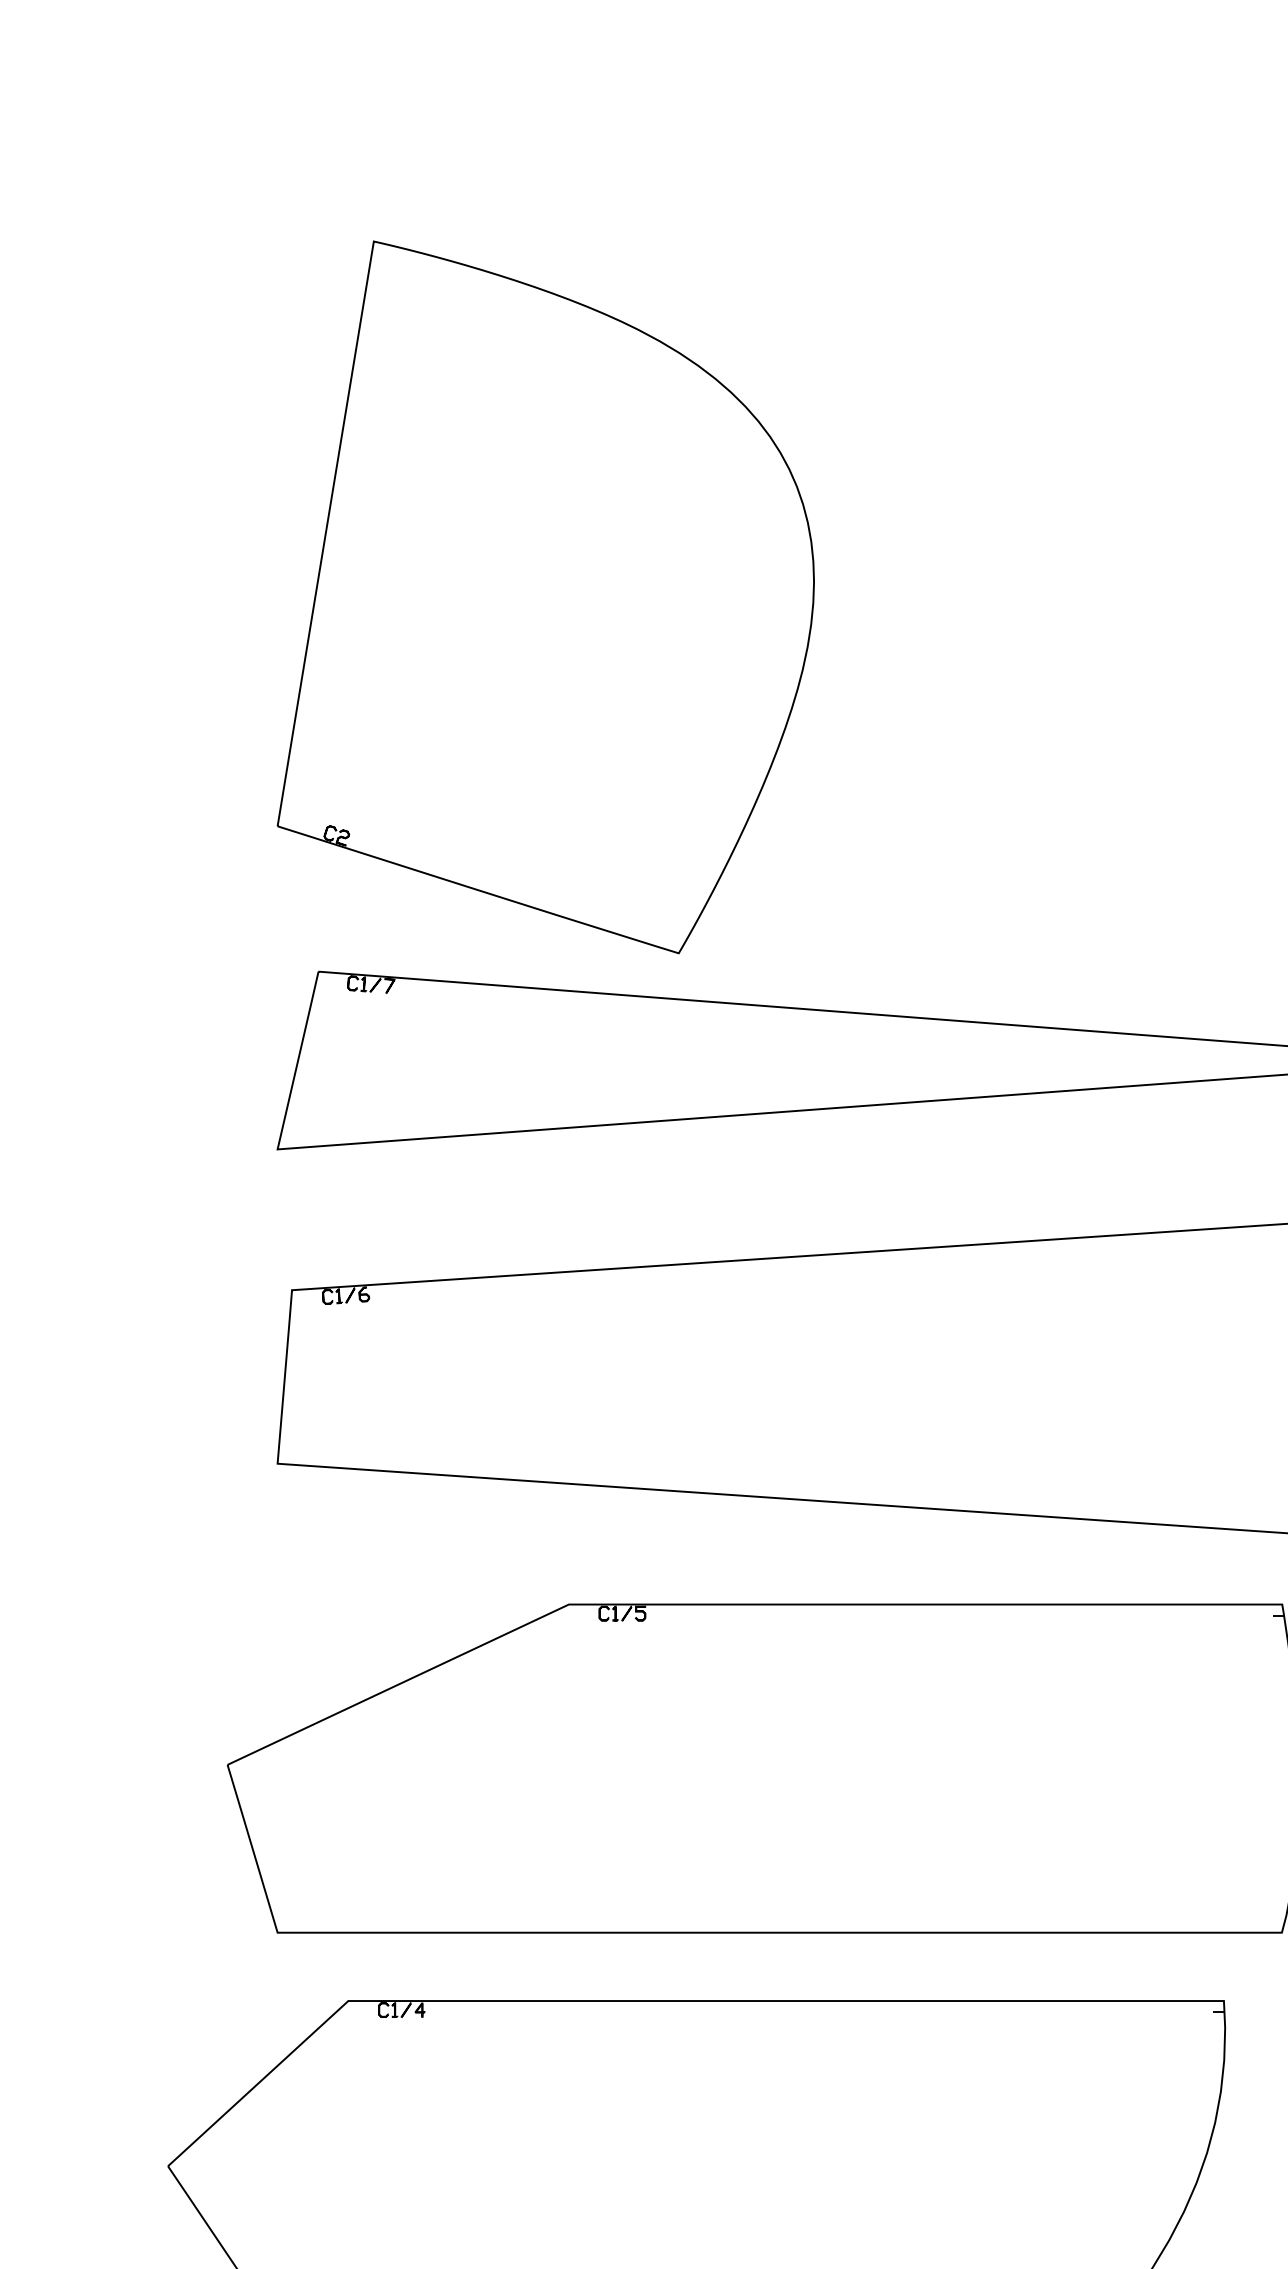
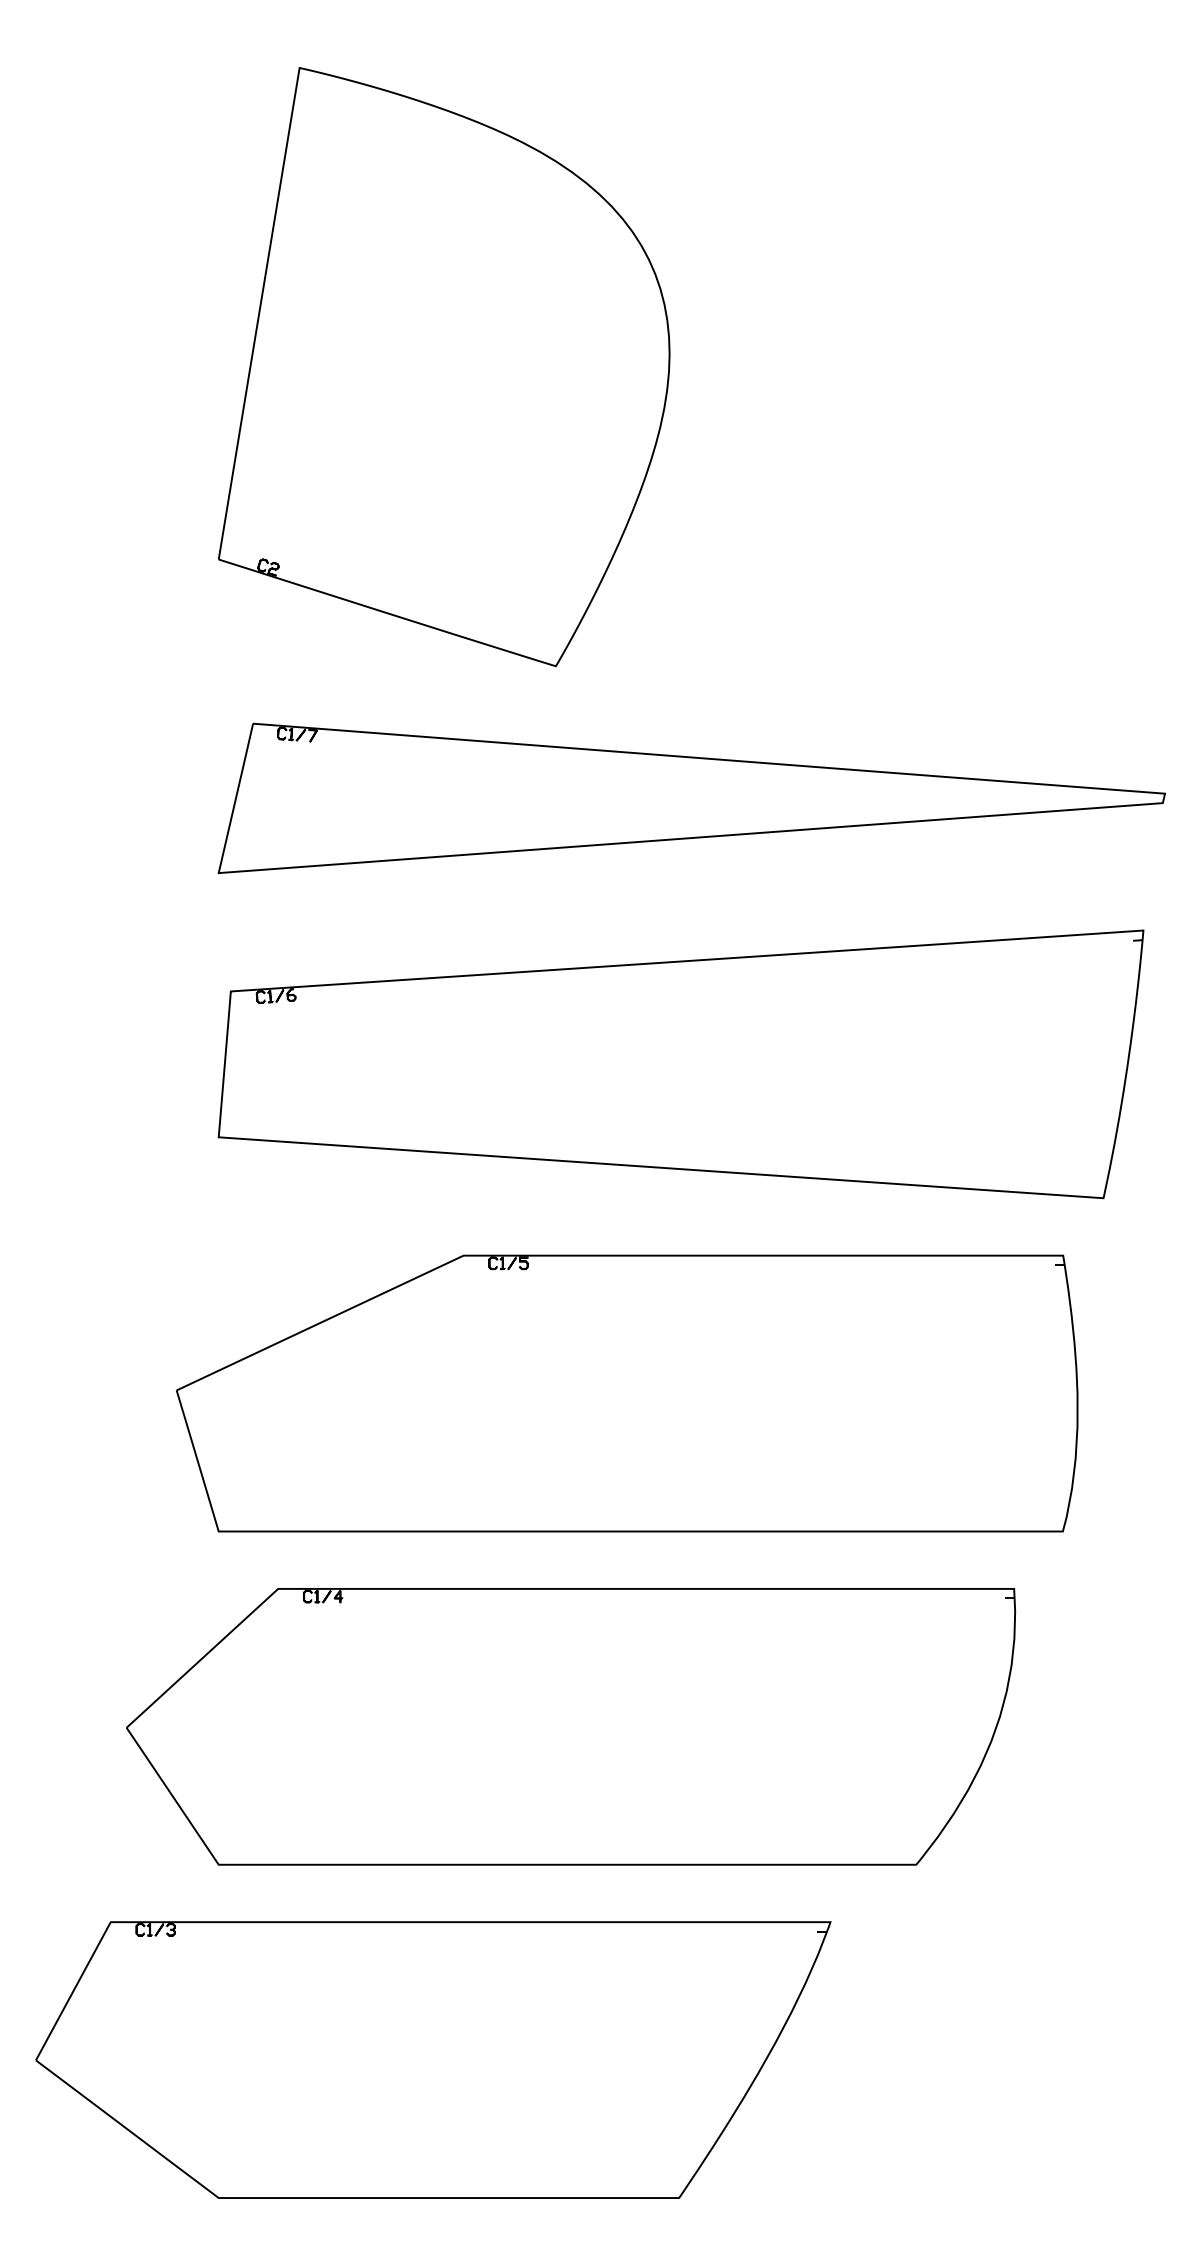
part: (546, 597) -> (444, 367), moved

